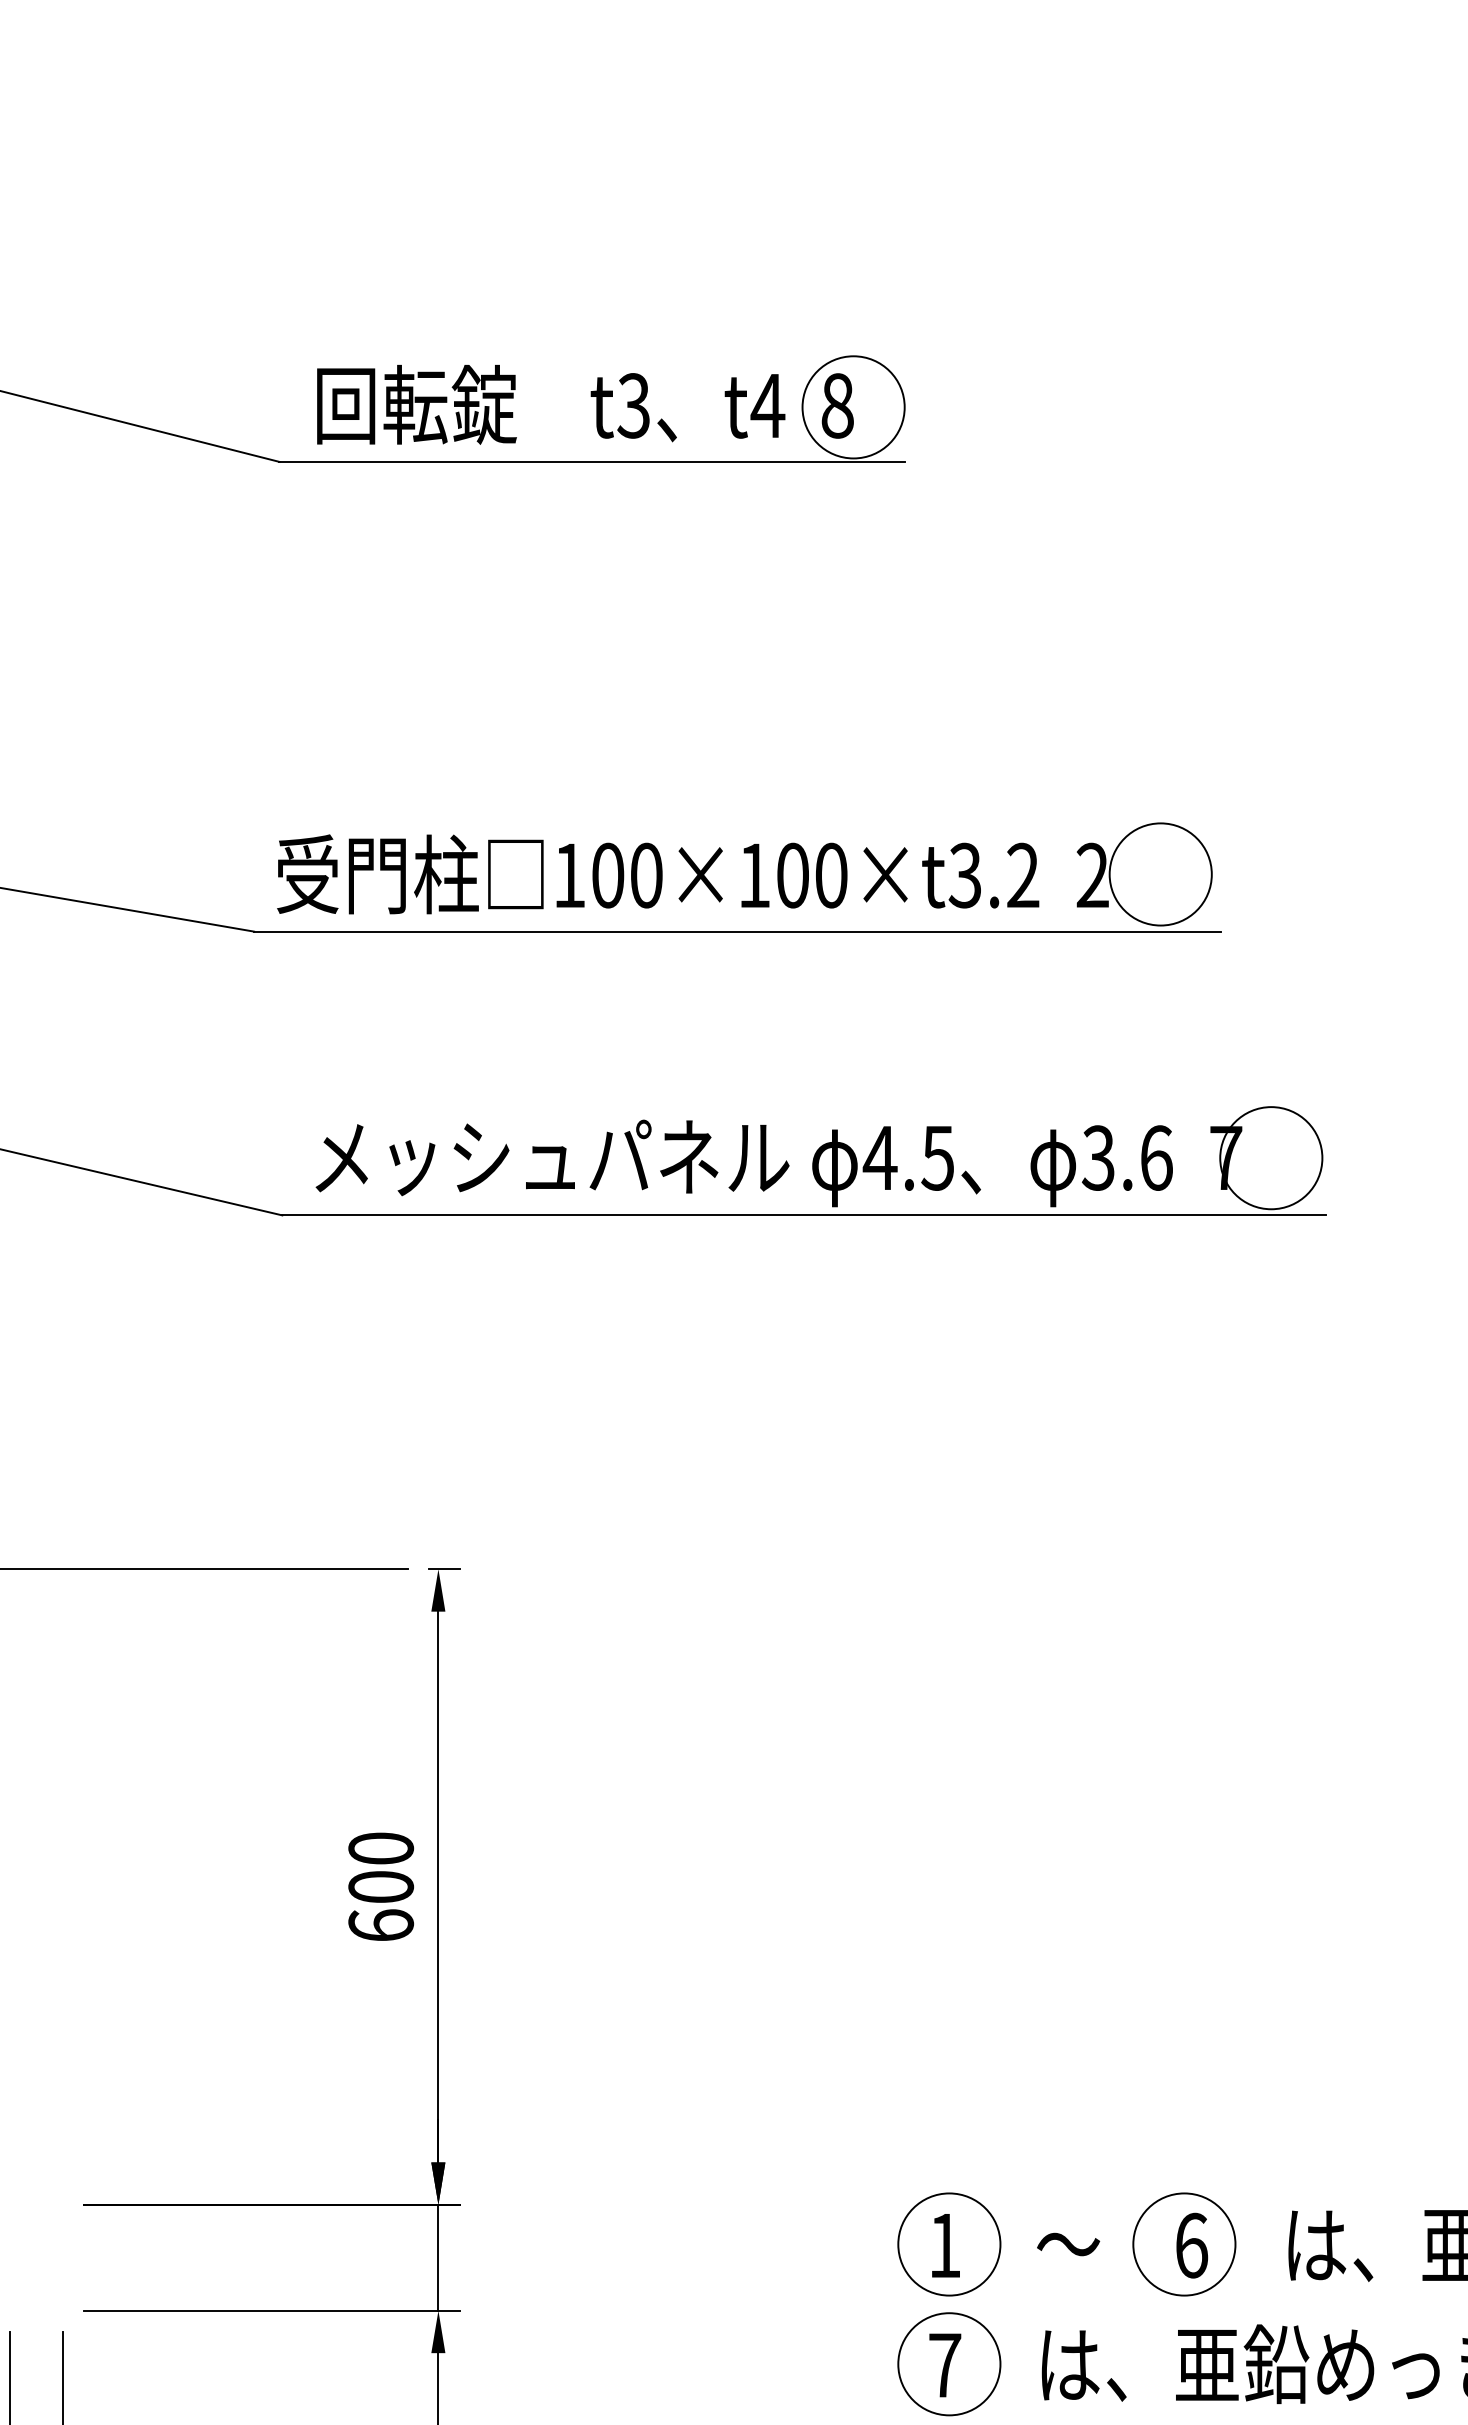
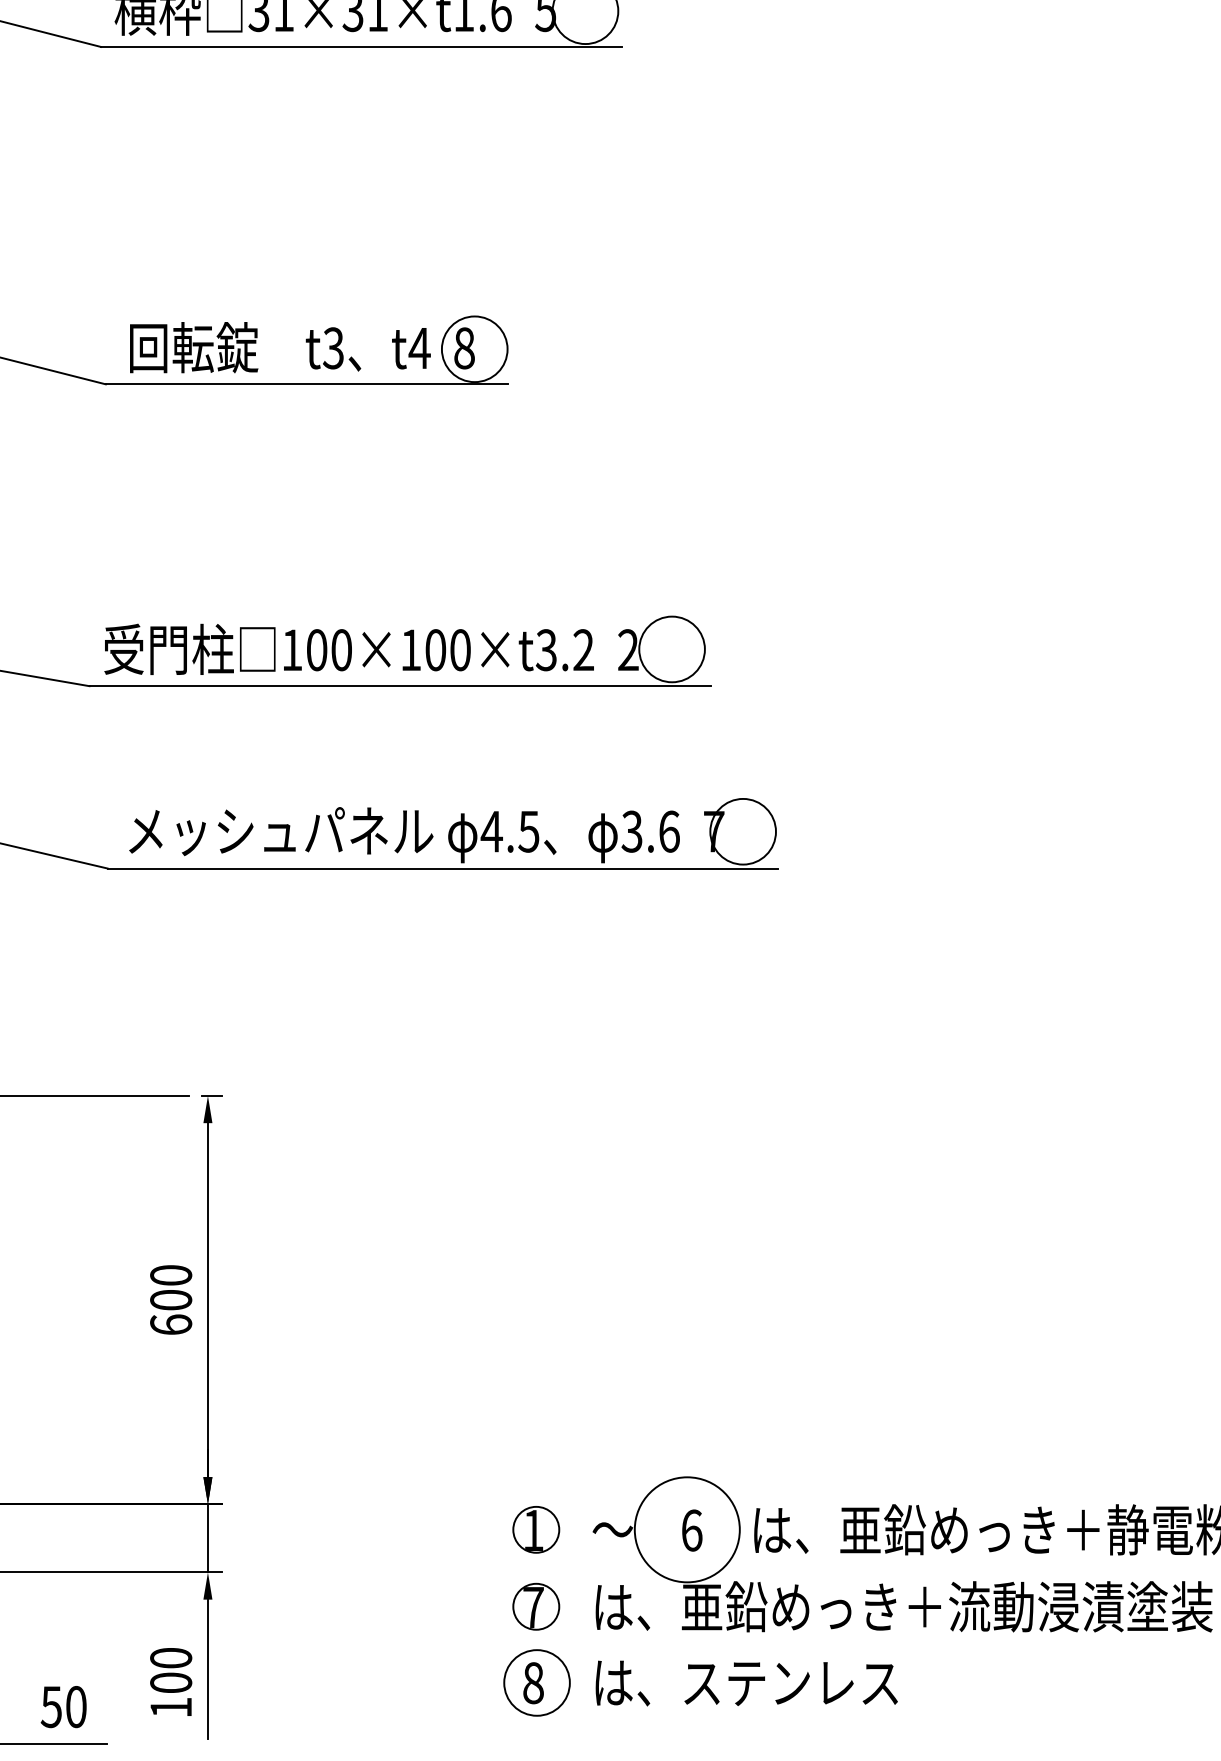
circle: (949, 2243) -> (536, 1529), size x0.7
circle: (1184, 2243) -> (687, 1529), size x1.6
circle: (949, 2363) -> (536, 1606), size x0.7

